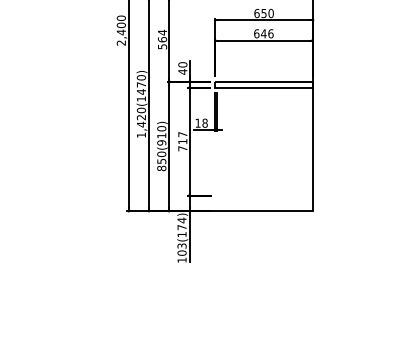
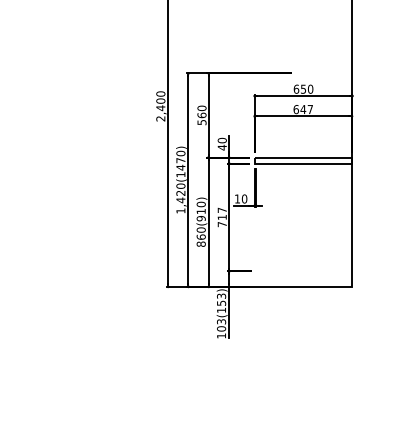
text: (162, 32) -> (201, 108), 564 -> 560
text: (271, 33) -> (310, 109), 646 -> 647
text: (205, 122) -> (244, 198), 18 -> 10
text: (161, 160) -> (200, 236), 850(910) -> 860(910)
text: (182, 223) -> (221, 299), 103(174) -> 103(153)

